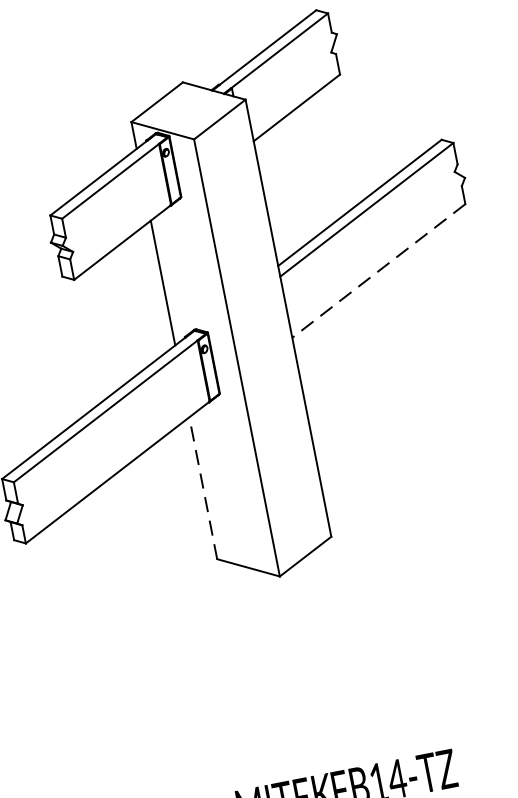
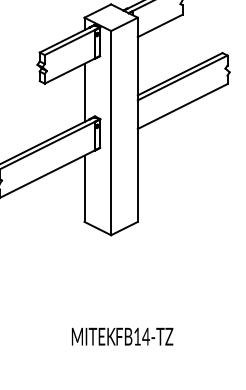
line: (378, 270) -> (182, 106), dashed -> solid
line: (203, 487) -> (84, 188), dashed -> solid

